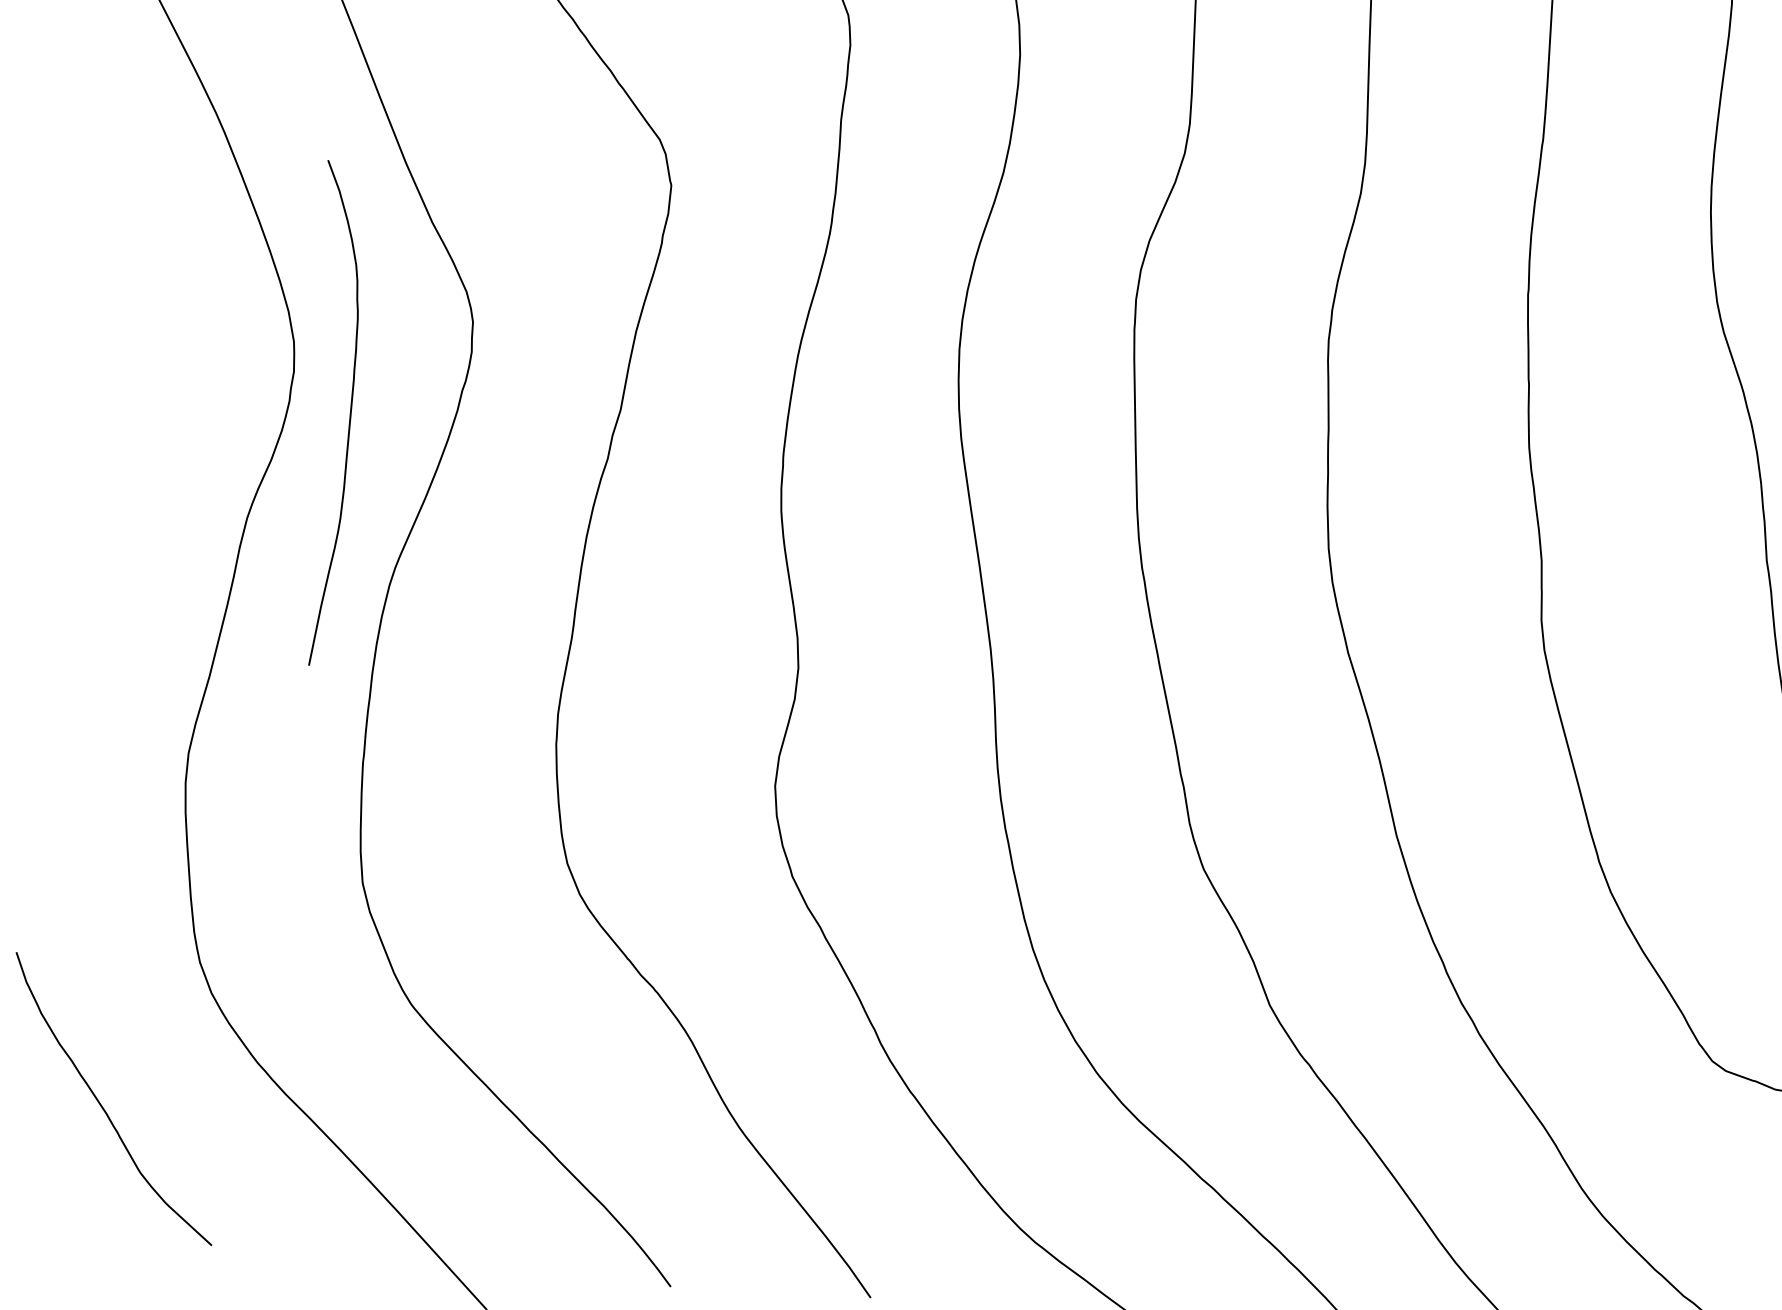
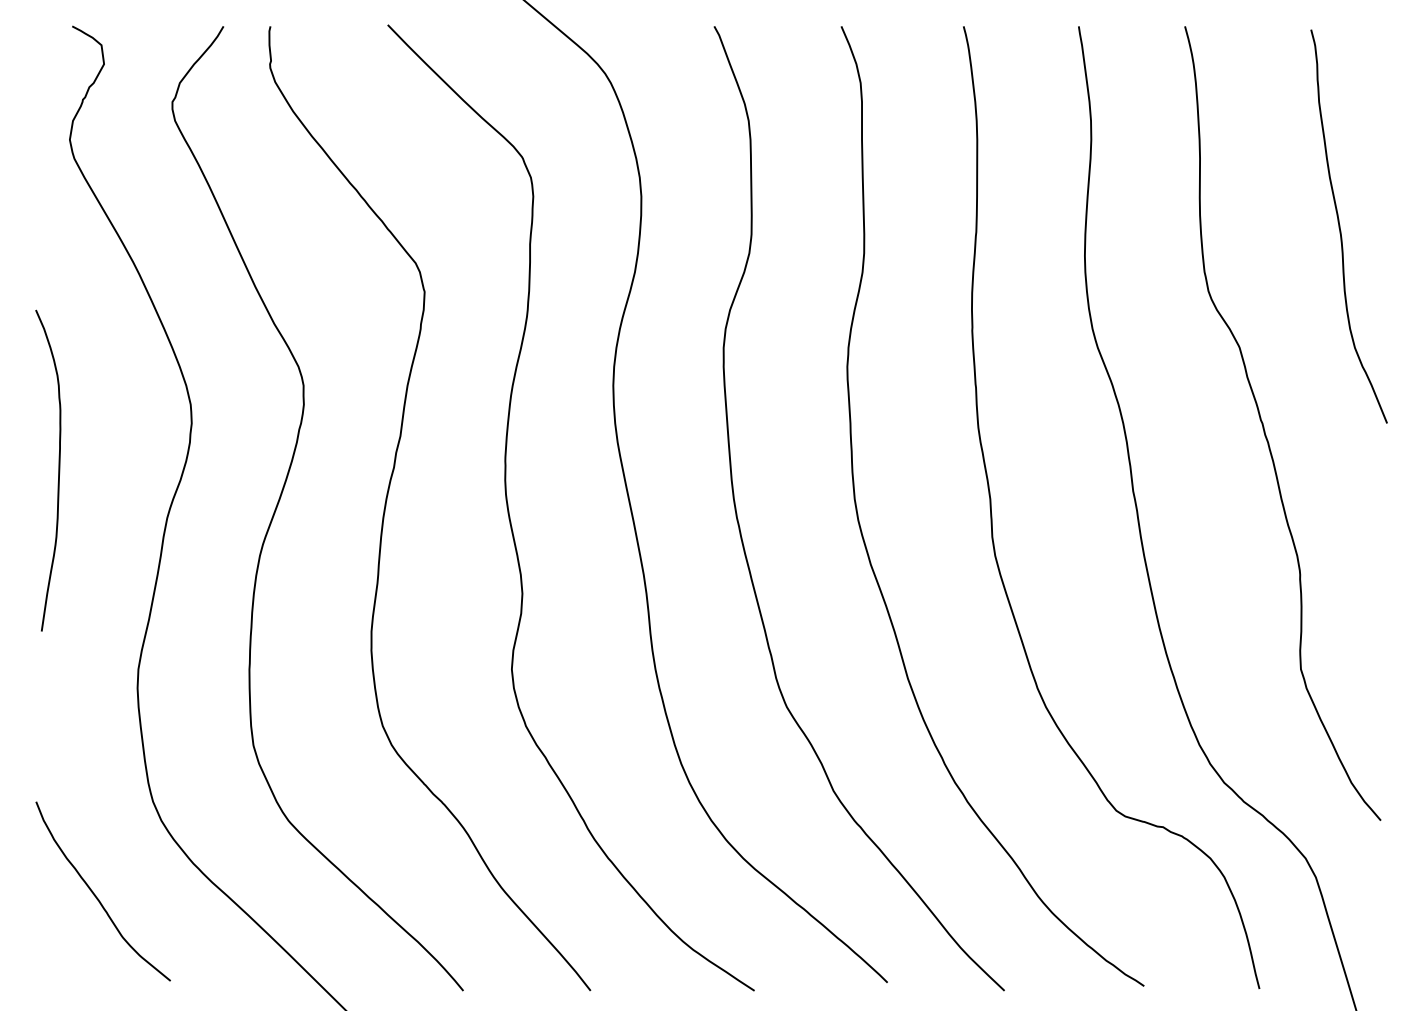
curve: (349, 414) -> (58, 470), moved

